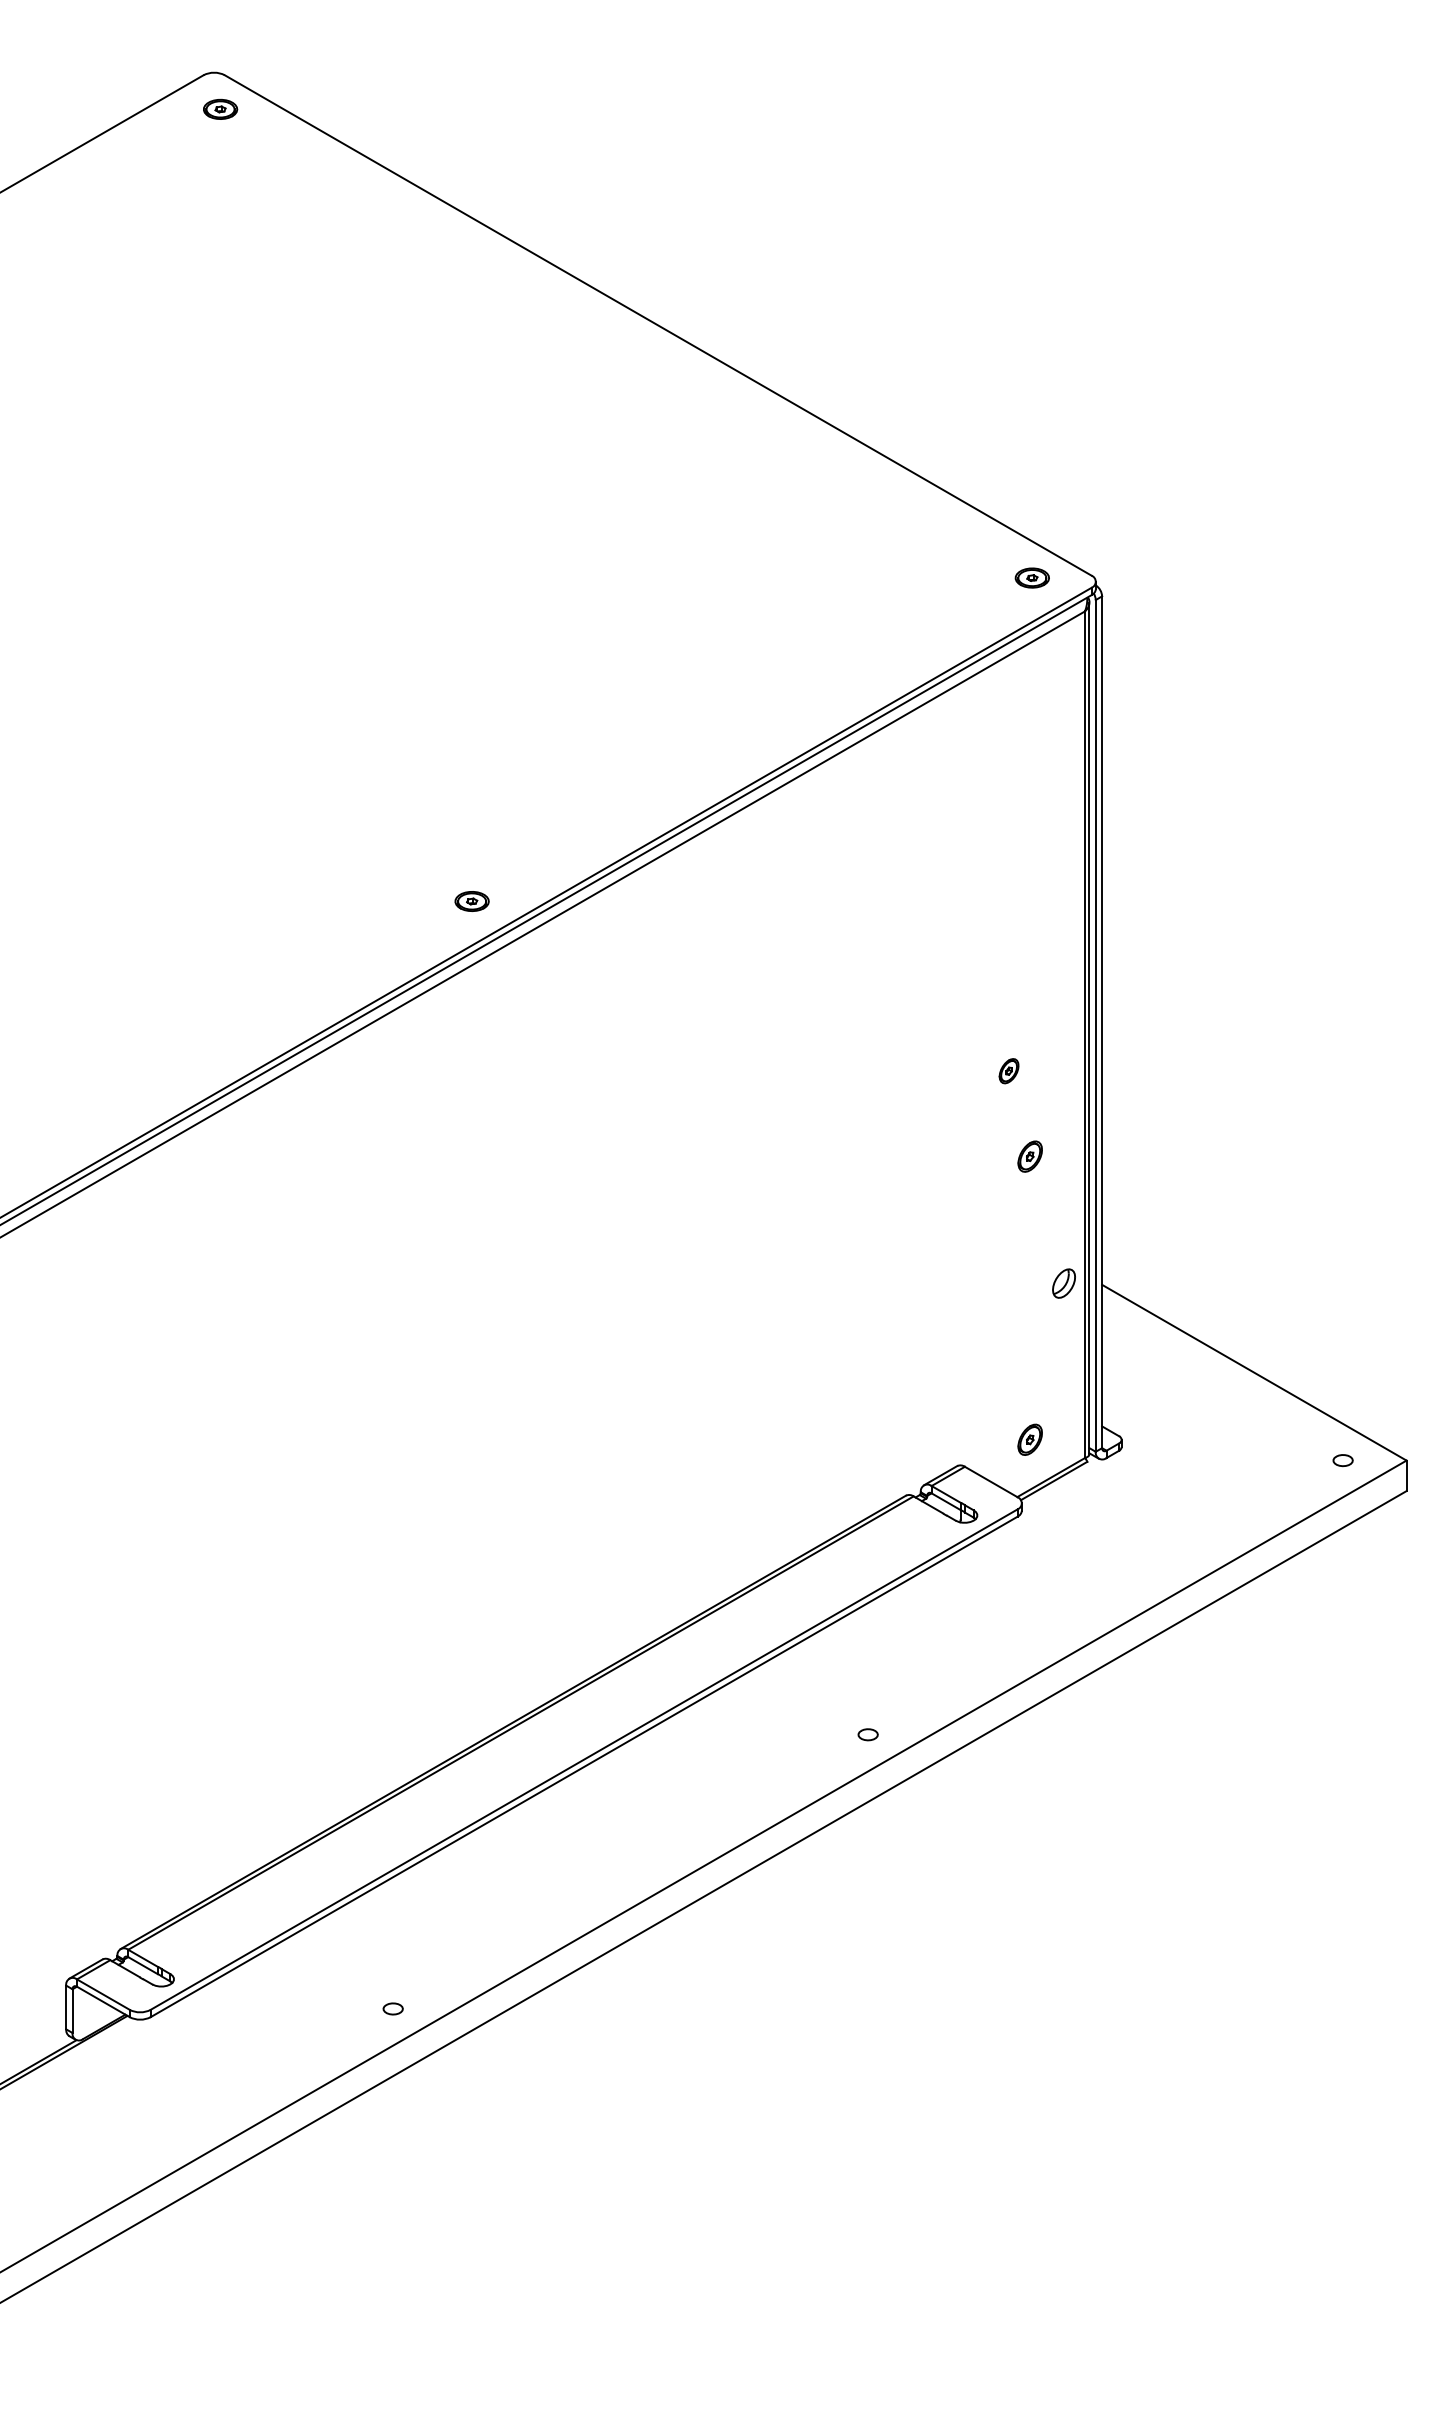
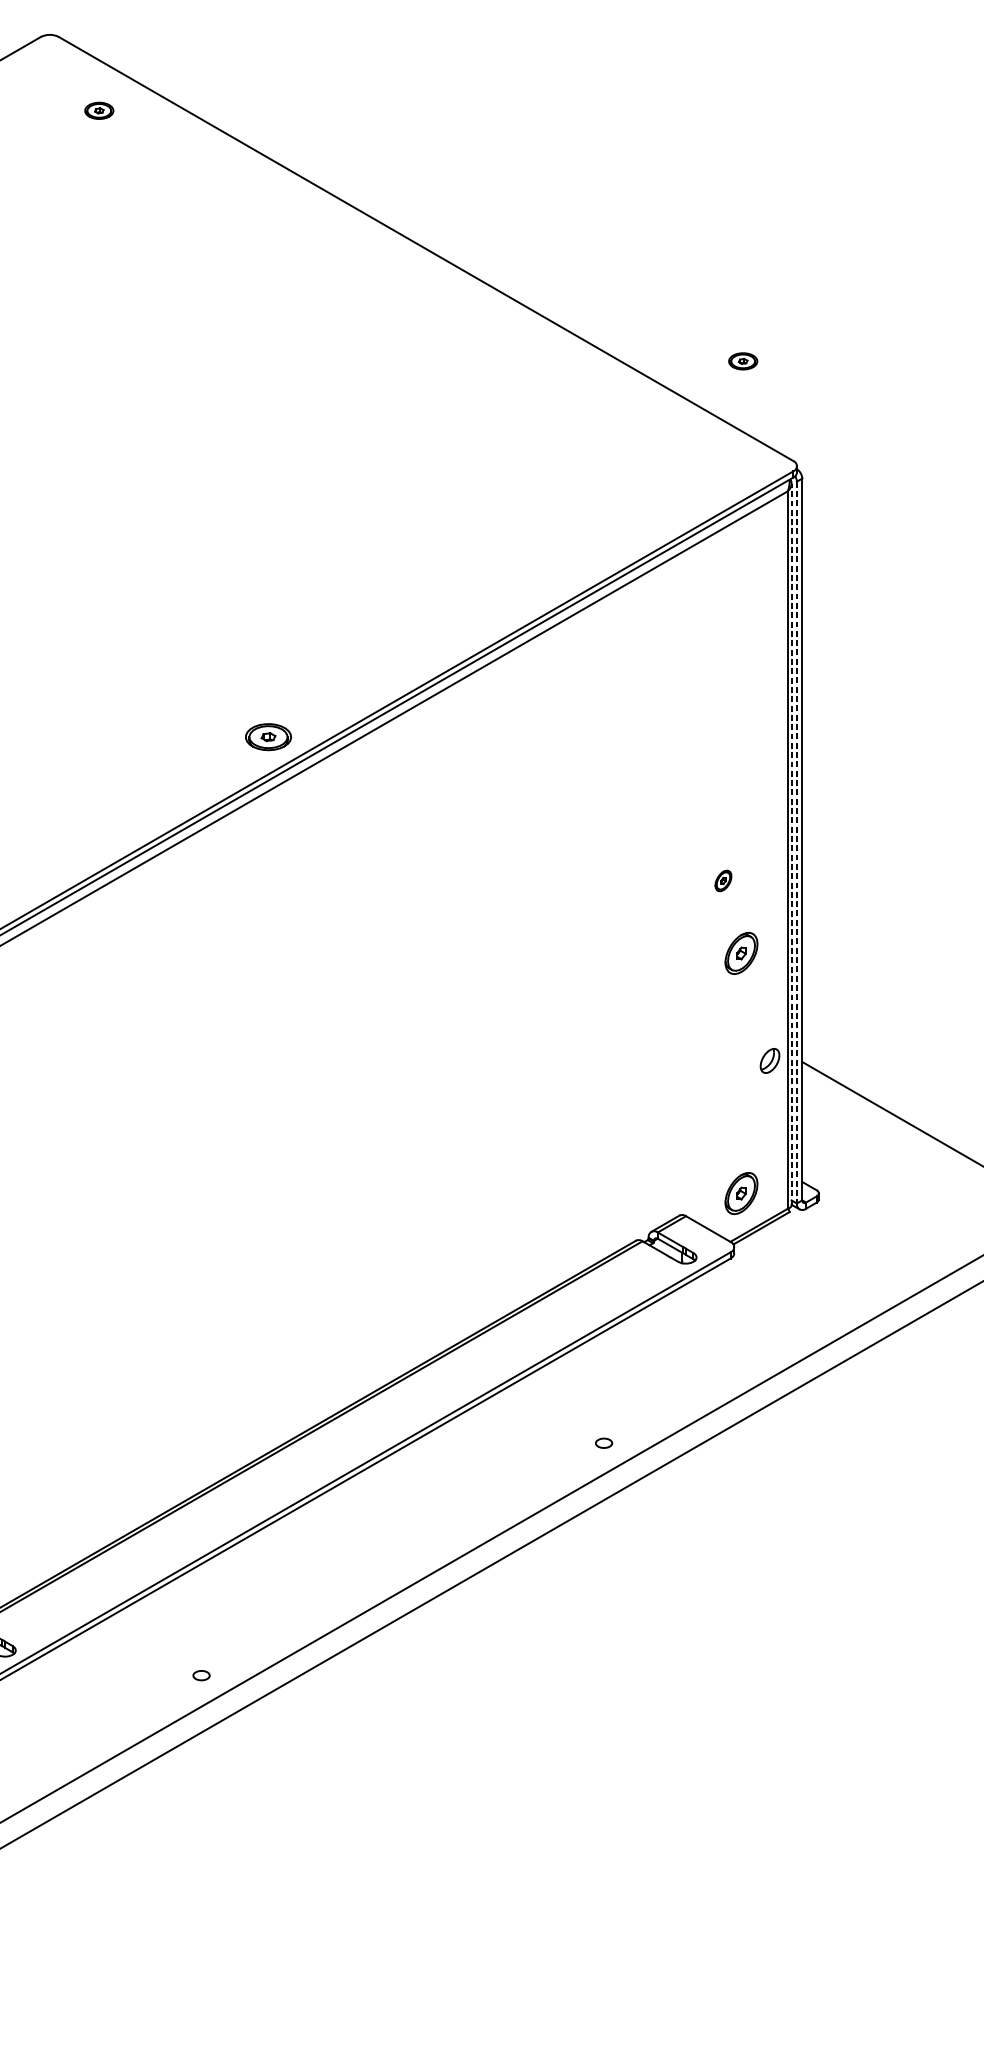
part: (220, 108) -> (99, 110), moved
part: (1031, 577) -> (742, 360), moved
part: (471, 901) -> (267, 737), size x1.6
line: (1095, 1025) -> (796, 842), solid -> dashed
line: (1089, 1028) -> (791, 844), solid -> dashed
part: (1029, 1156) -> (740, 953), size x1.6
part: (1029, 1439) -> (740, 1193), size x1.6

